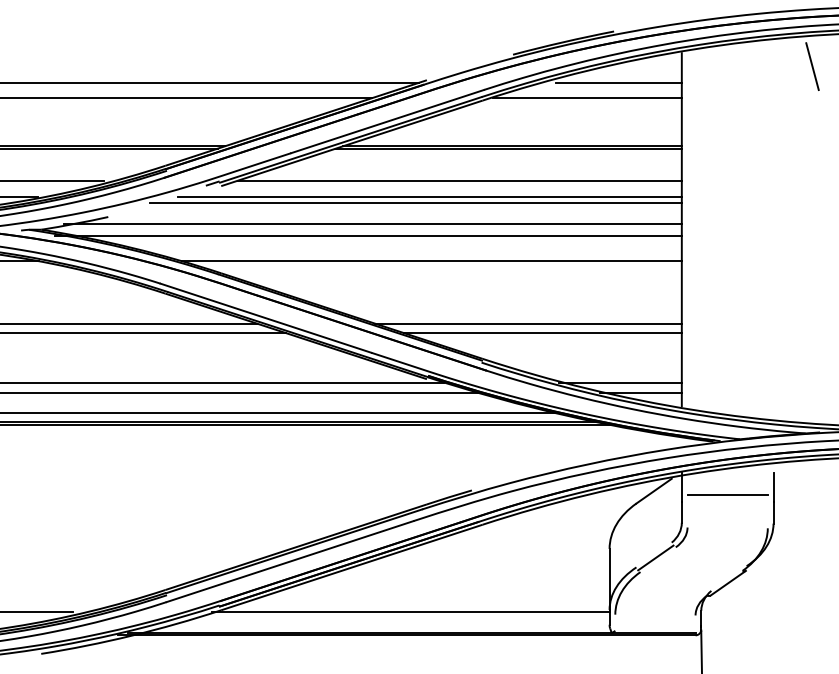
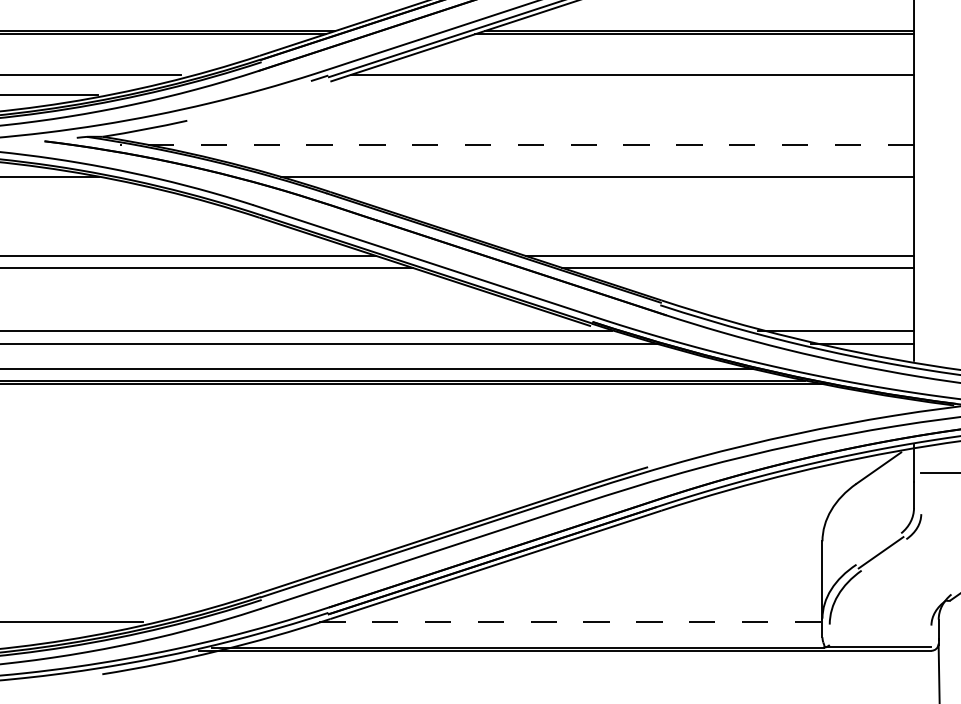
line: (429, 196) -> (594, 94), removed
line: (415, 203) -> (576, 103), removed
line: (372, 224) -> (522, 130), removed
line: (368, 236) -> (517, 145), solid -> dashed
line: (411, 612) -> (571, 621), solid -> dashed

